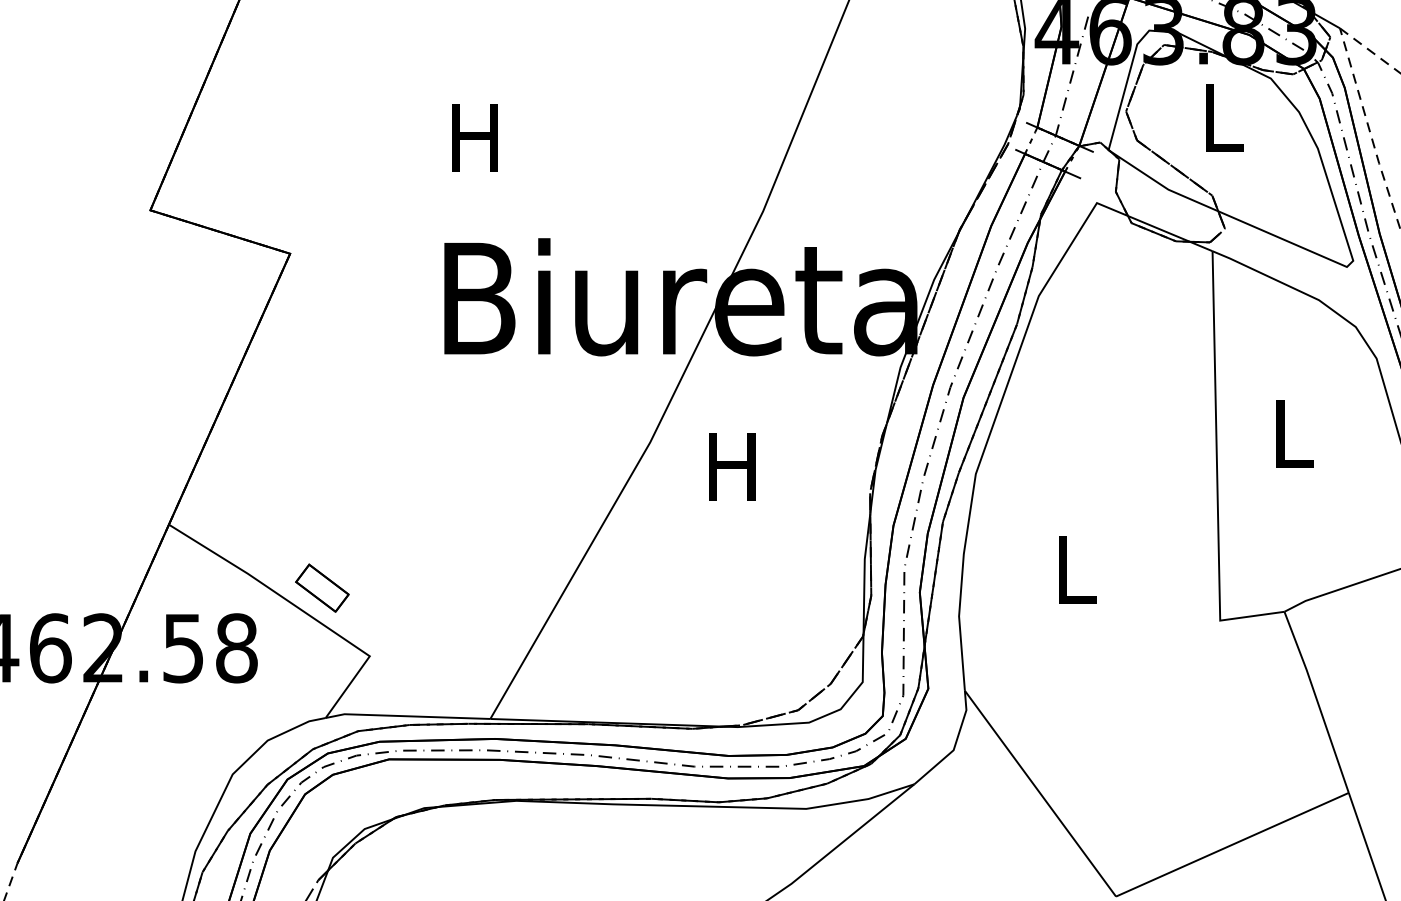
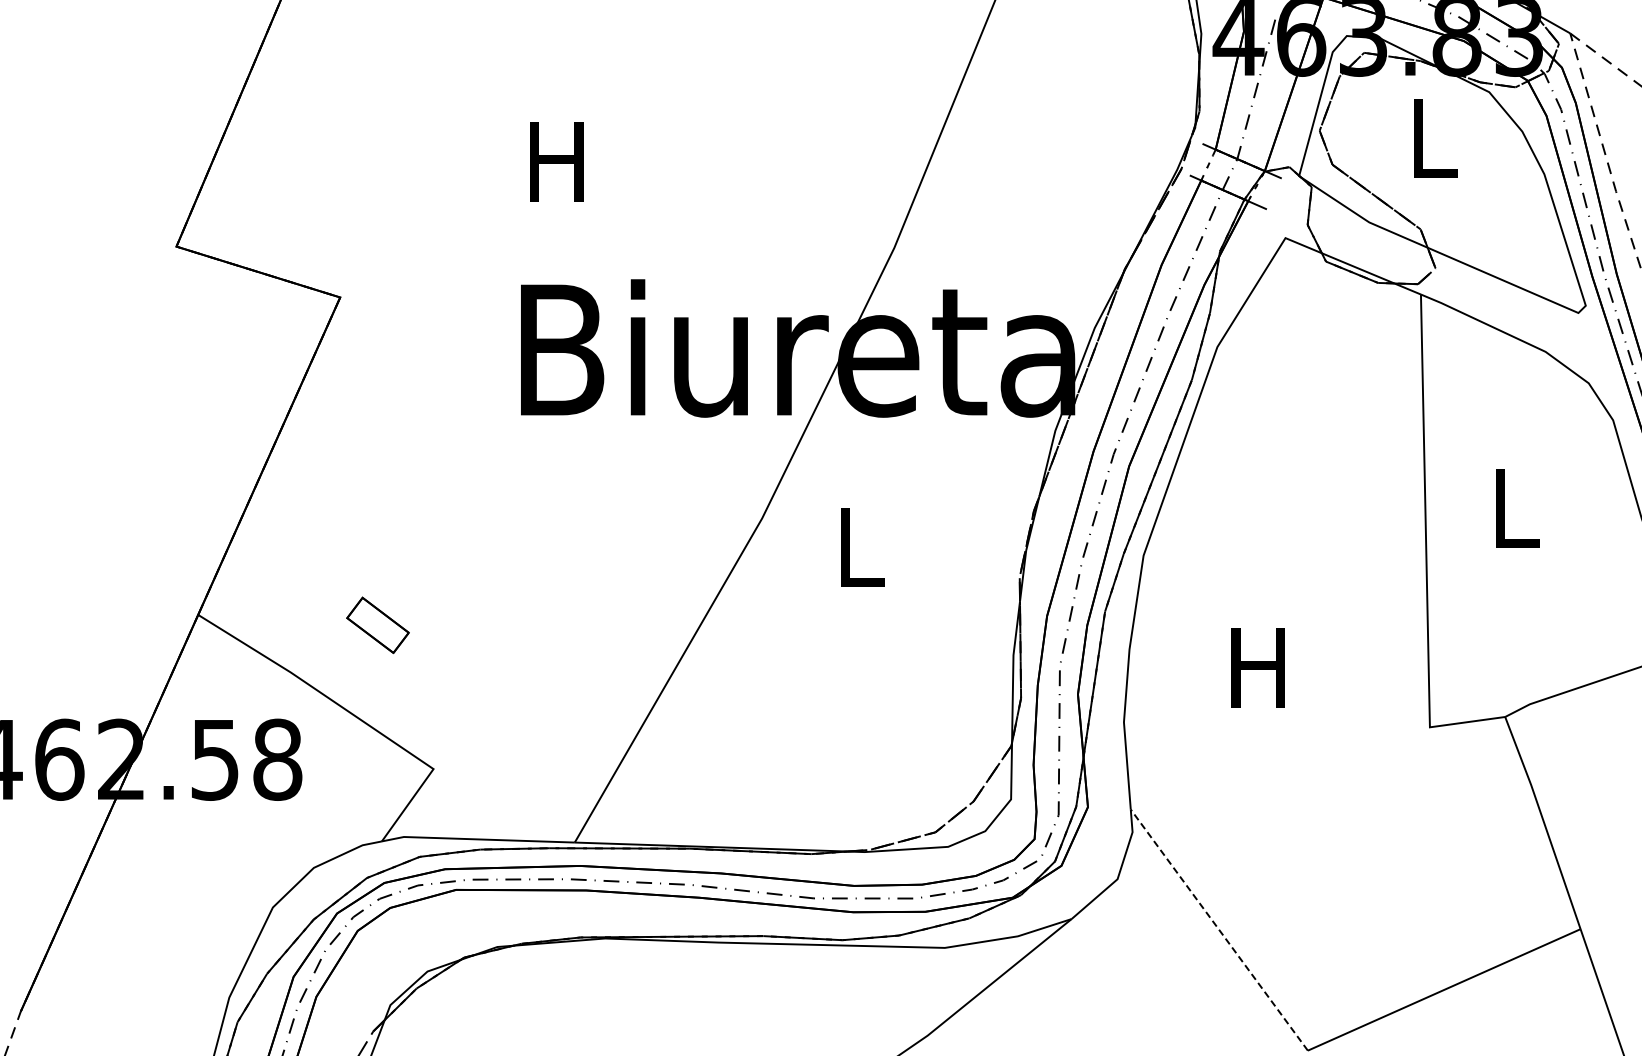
text: (731, 467) -> (857, 547), H -> L
text: (1073, 569) -> (1257, 667), L -> H
part: (321, 587) -> (377, 624), moved
line: (1040, 794) -> (1219, 930), solid -> dashed

